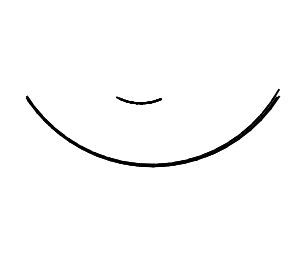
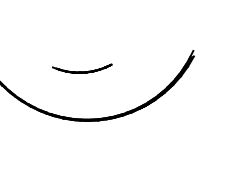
part: (138, 100) -> (82, 68), size x1.67

